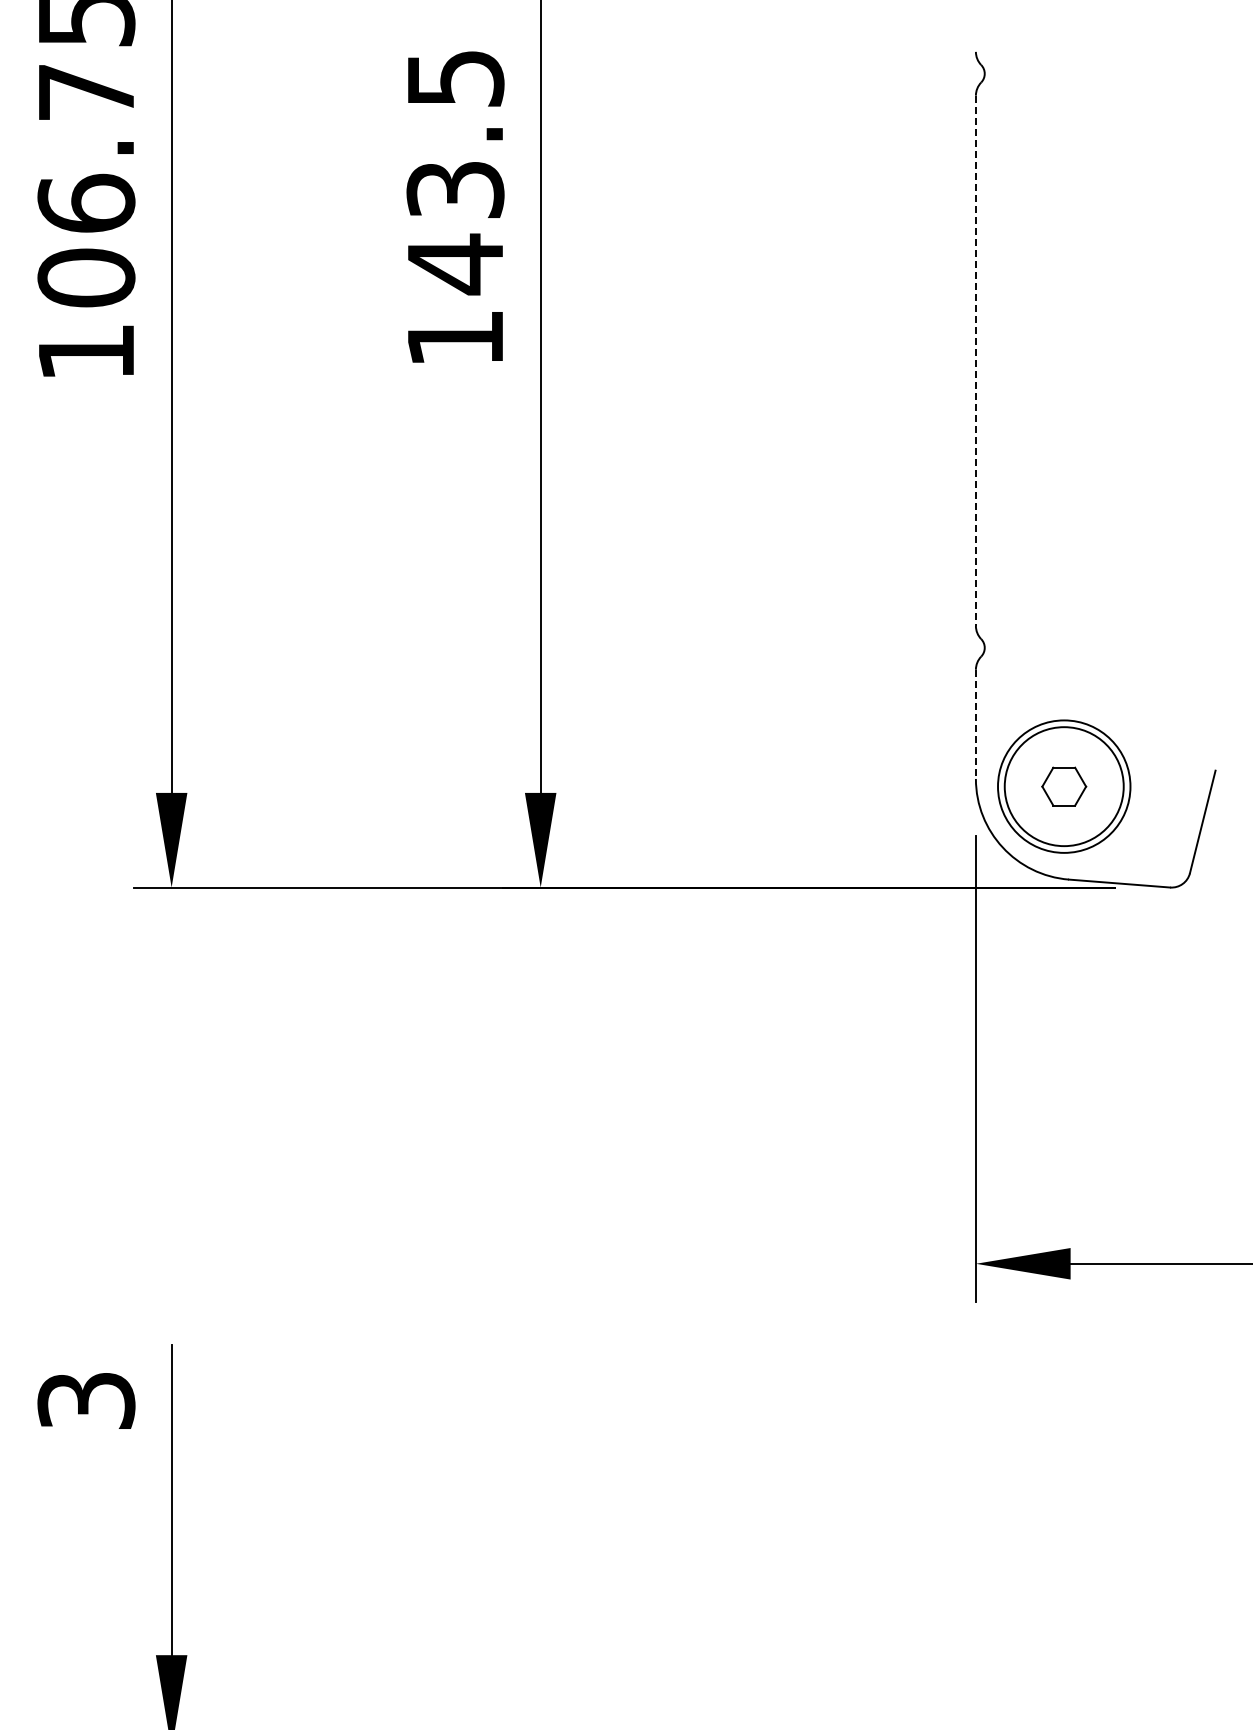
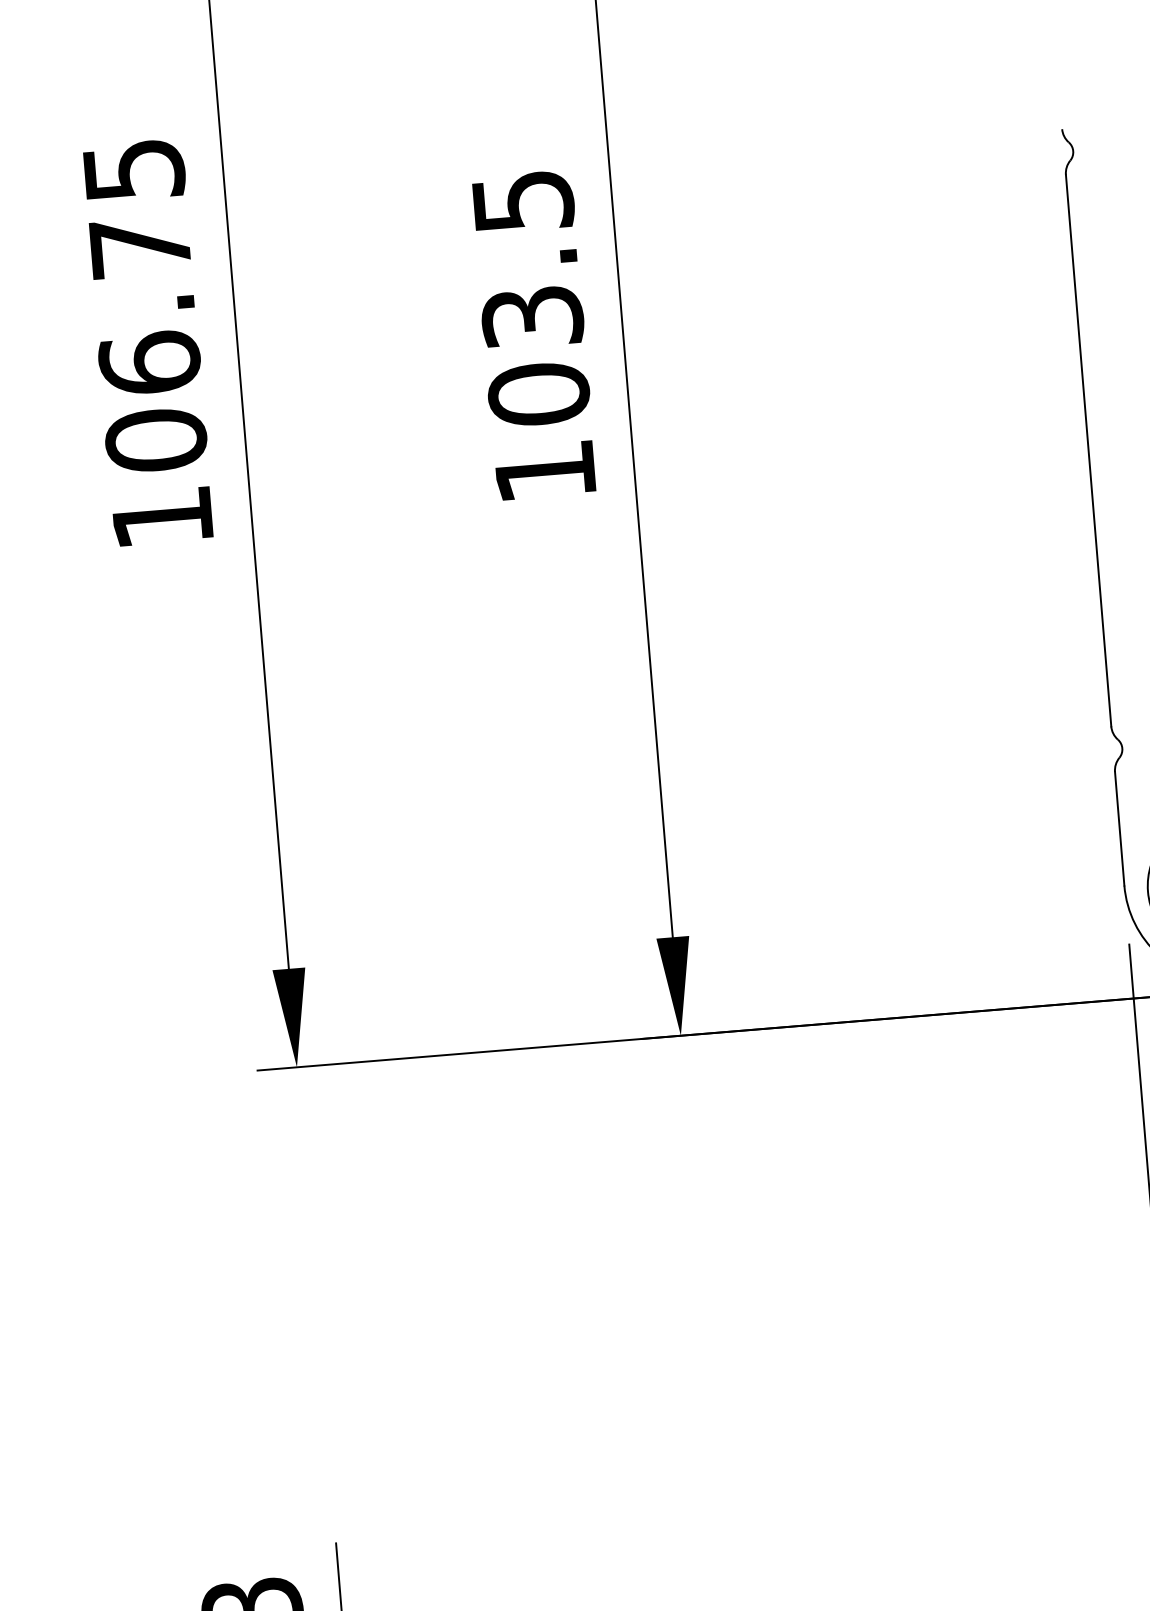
text: (455, 264) -> (538, 394), 143.5 -> 103.5
line: (975, 361) -> (1088, 451), dashed -> solid
line: (975, 724) -> (1119, 828), dashed -> solid

